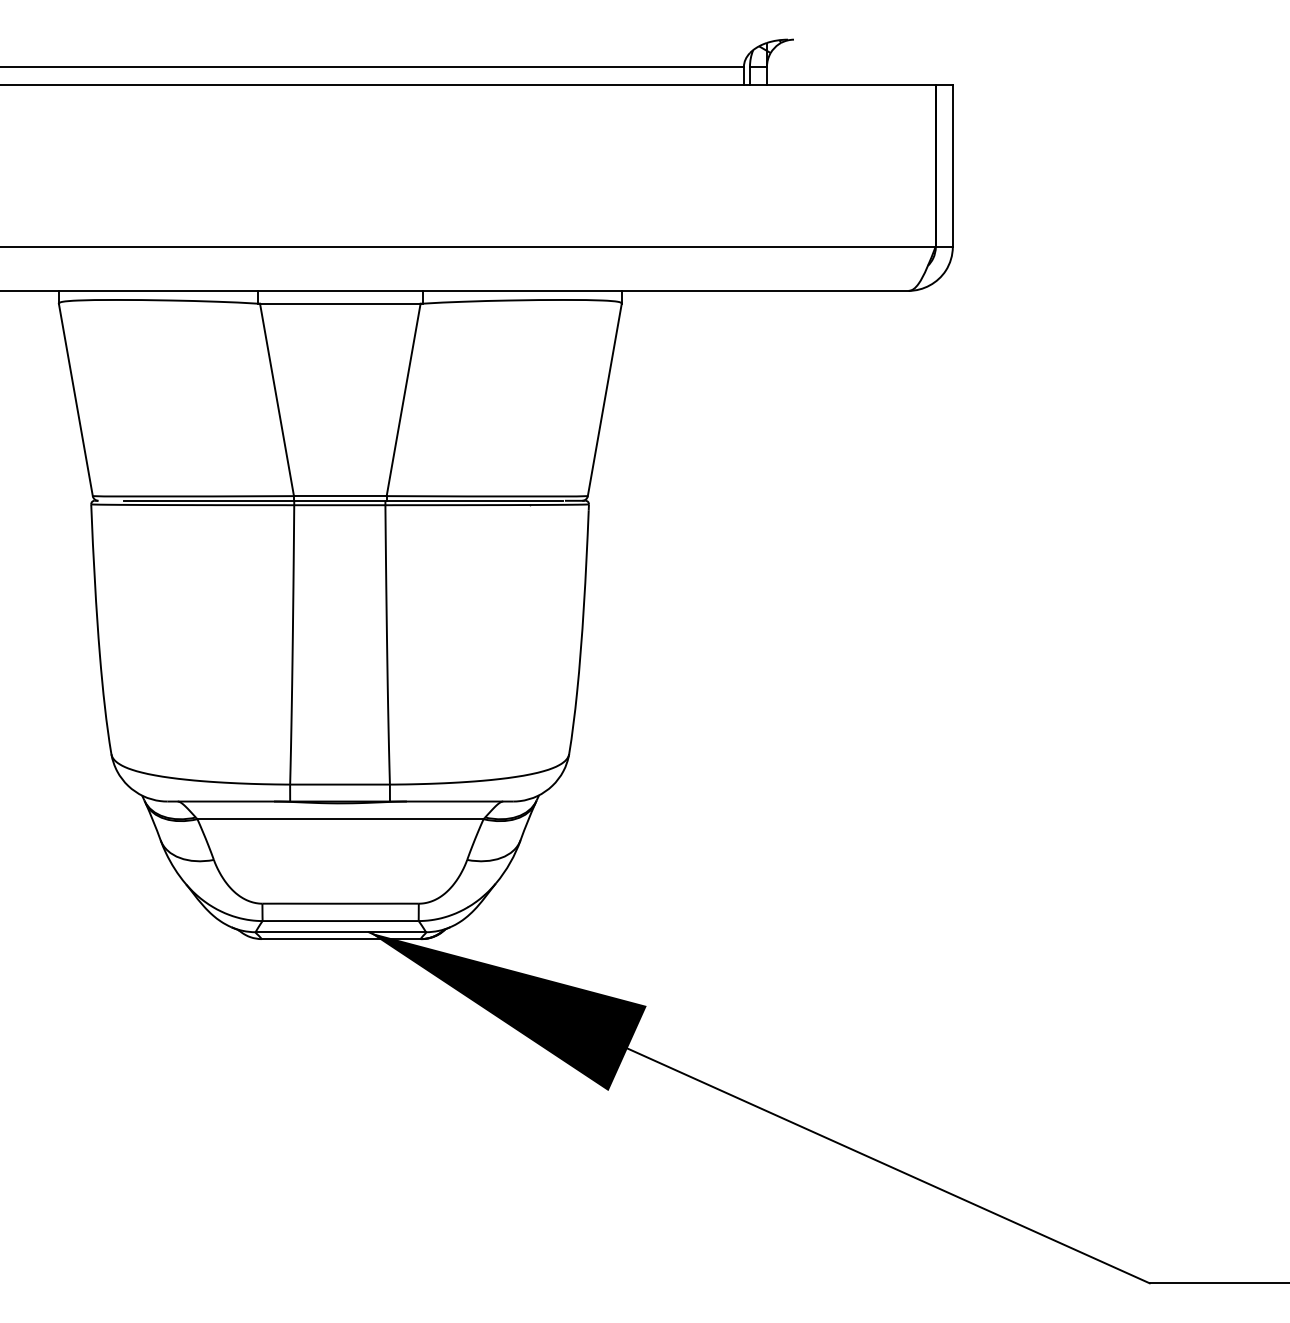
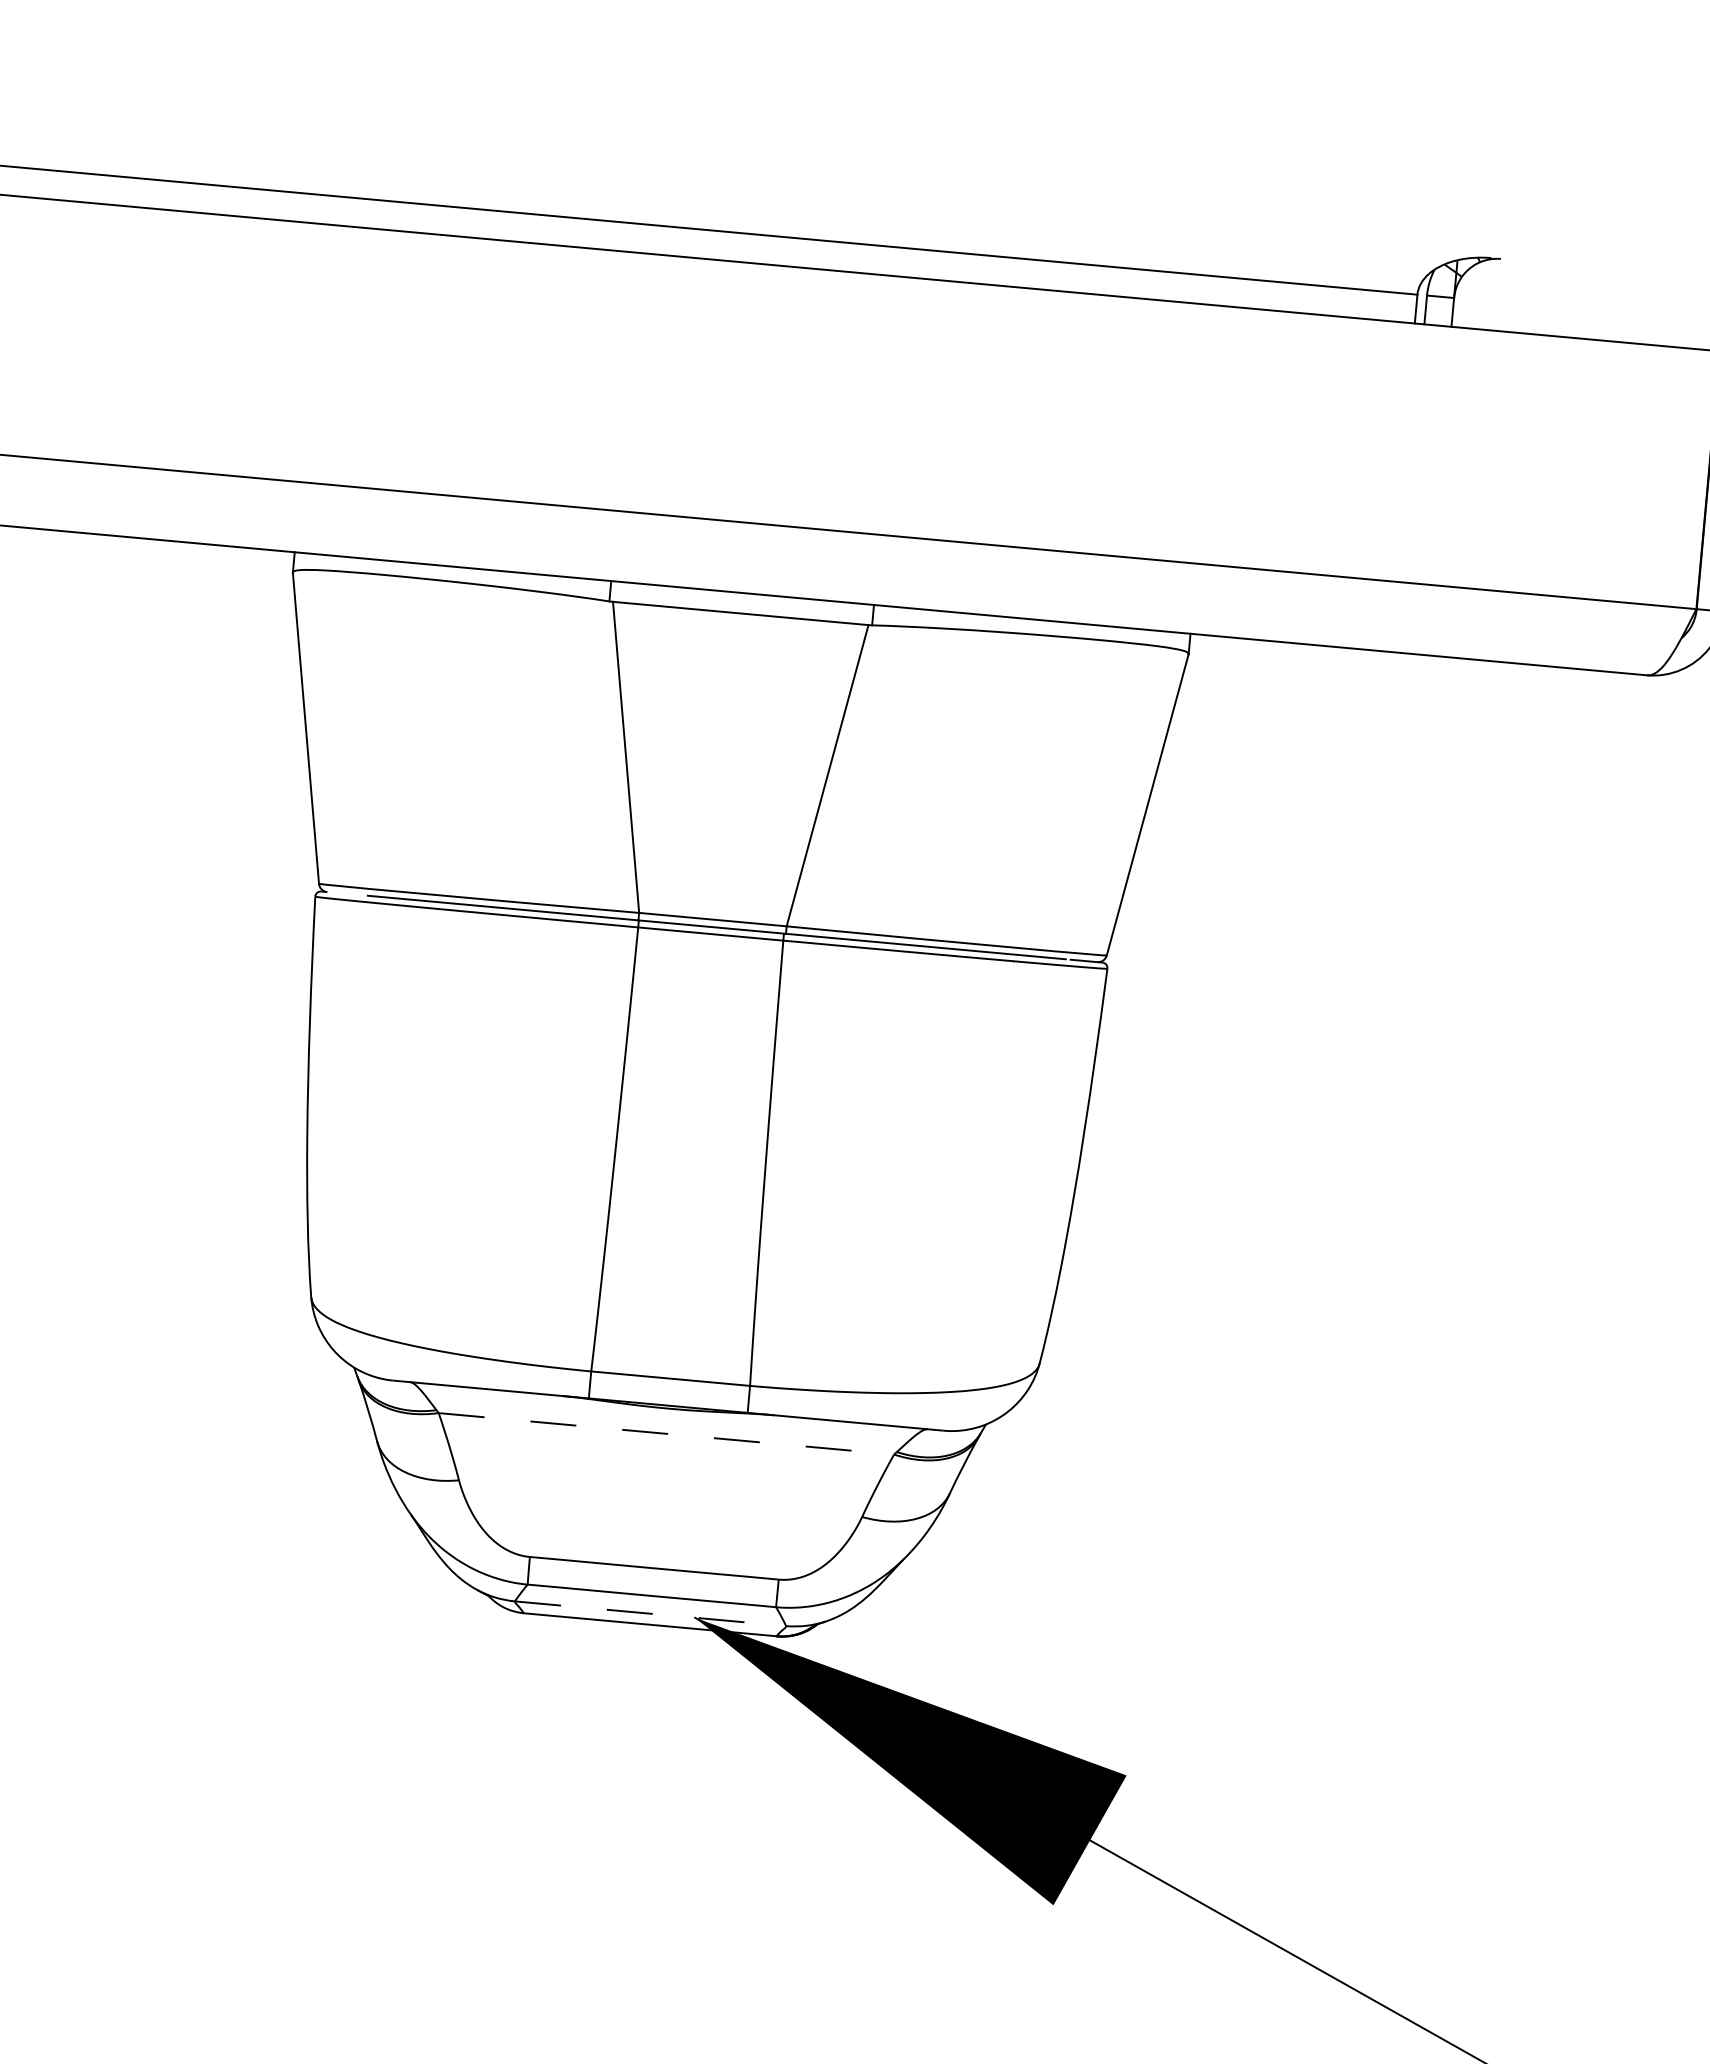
line: (341, 819) -> (667, 1434), solid -> dashed
line: (341, 932) -> (651, 1614), solid -> dashed

